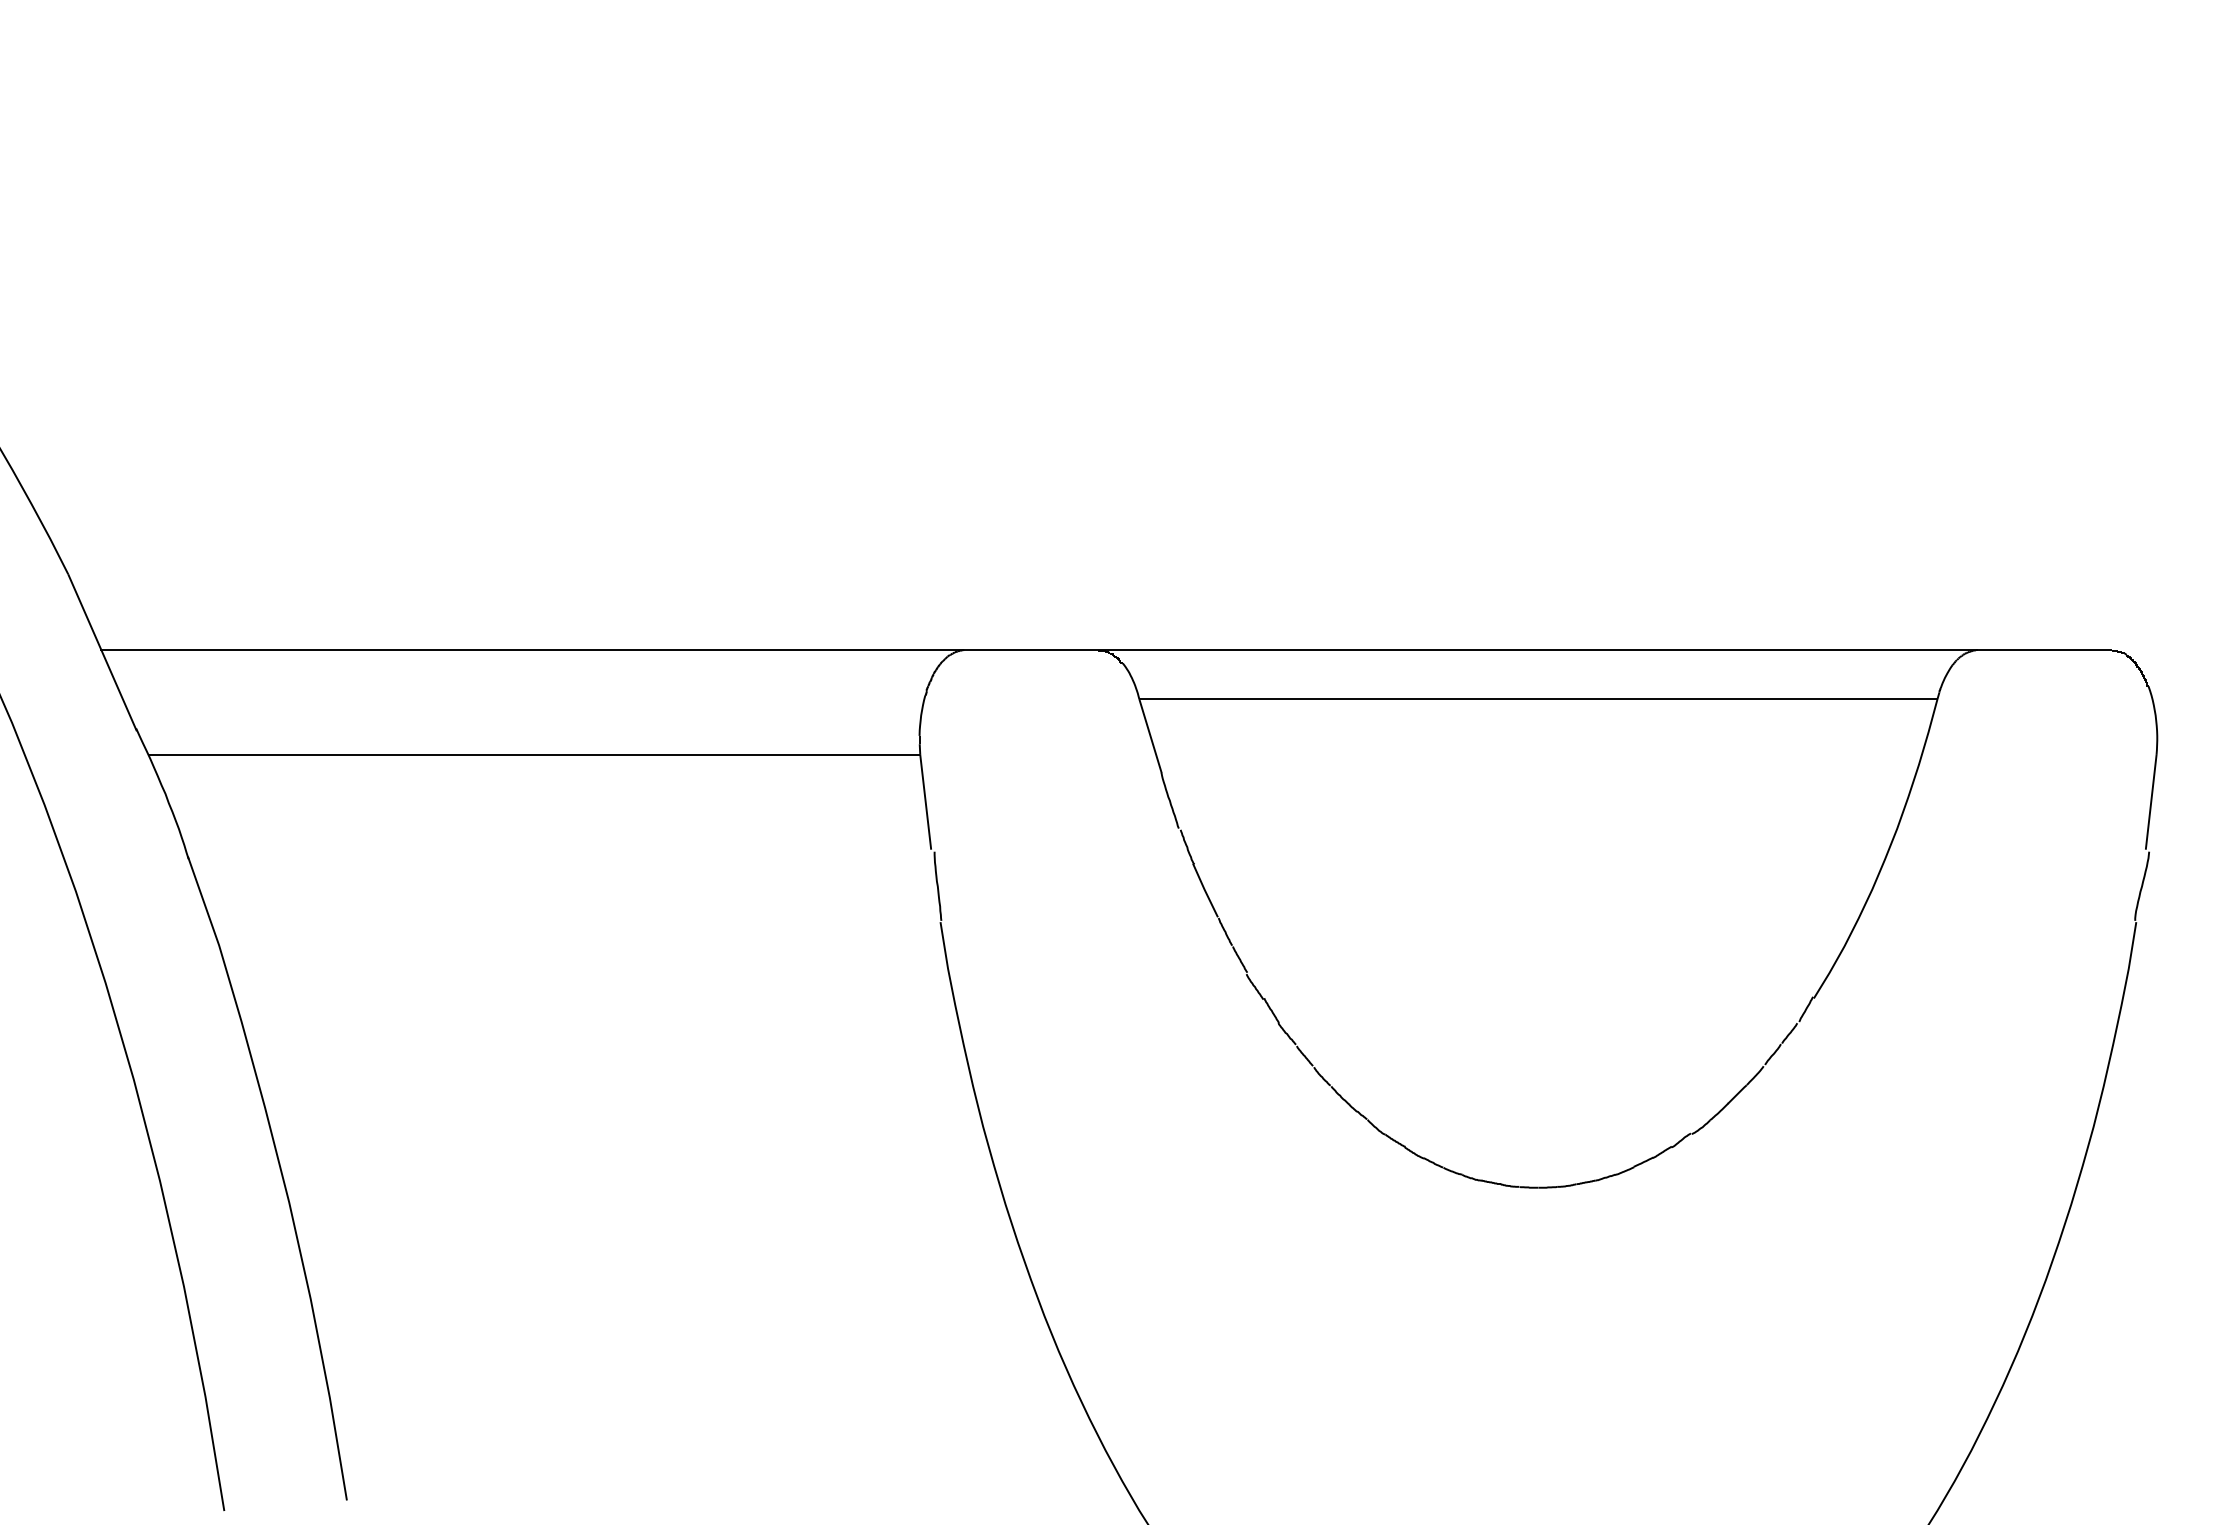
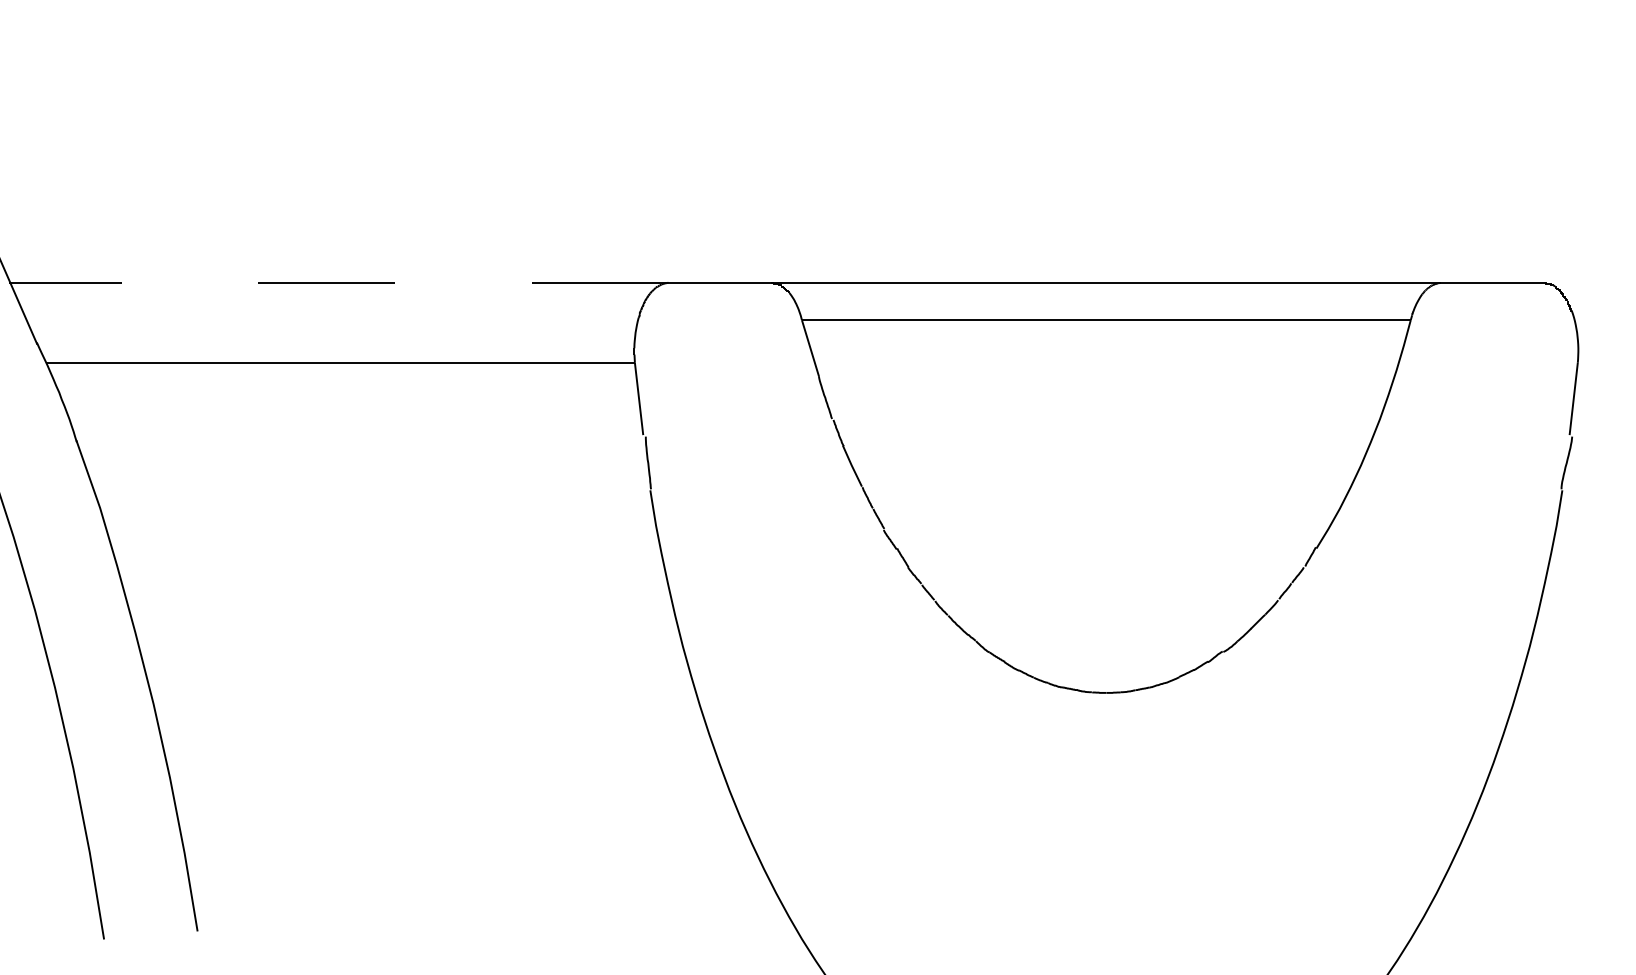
line: (531, 650) -> (338, 283), solid -> dashed

